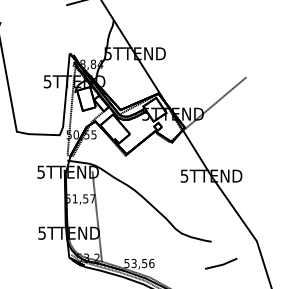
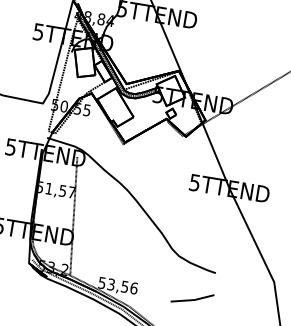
line: (222, 263) -> (194, 298), moved

